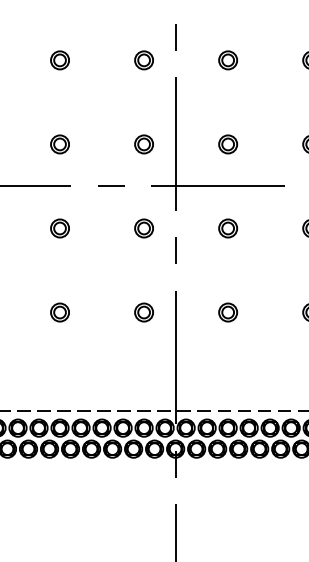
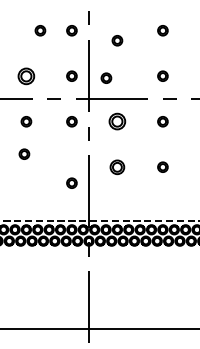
part: (60, 59) -> (40, 30), moved
part: (228, 59) -> (117, 40), moved
part: (60, 143) -> (26, 75), size x1.6
part: (228, 143) -> (106, 77), moved
part: (228, 228) -> (117, 121), size x1.6
part: (60, 311) -> (24, 153), moved
part: (143, 311) -> (71, 182), moved
part: (228, 311) -> (117, 166), size x1.4

